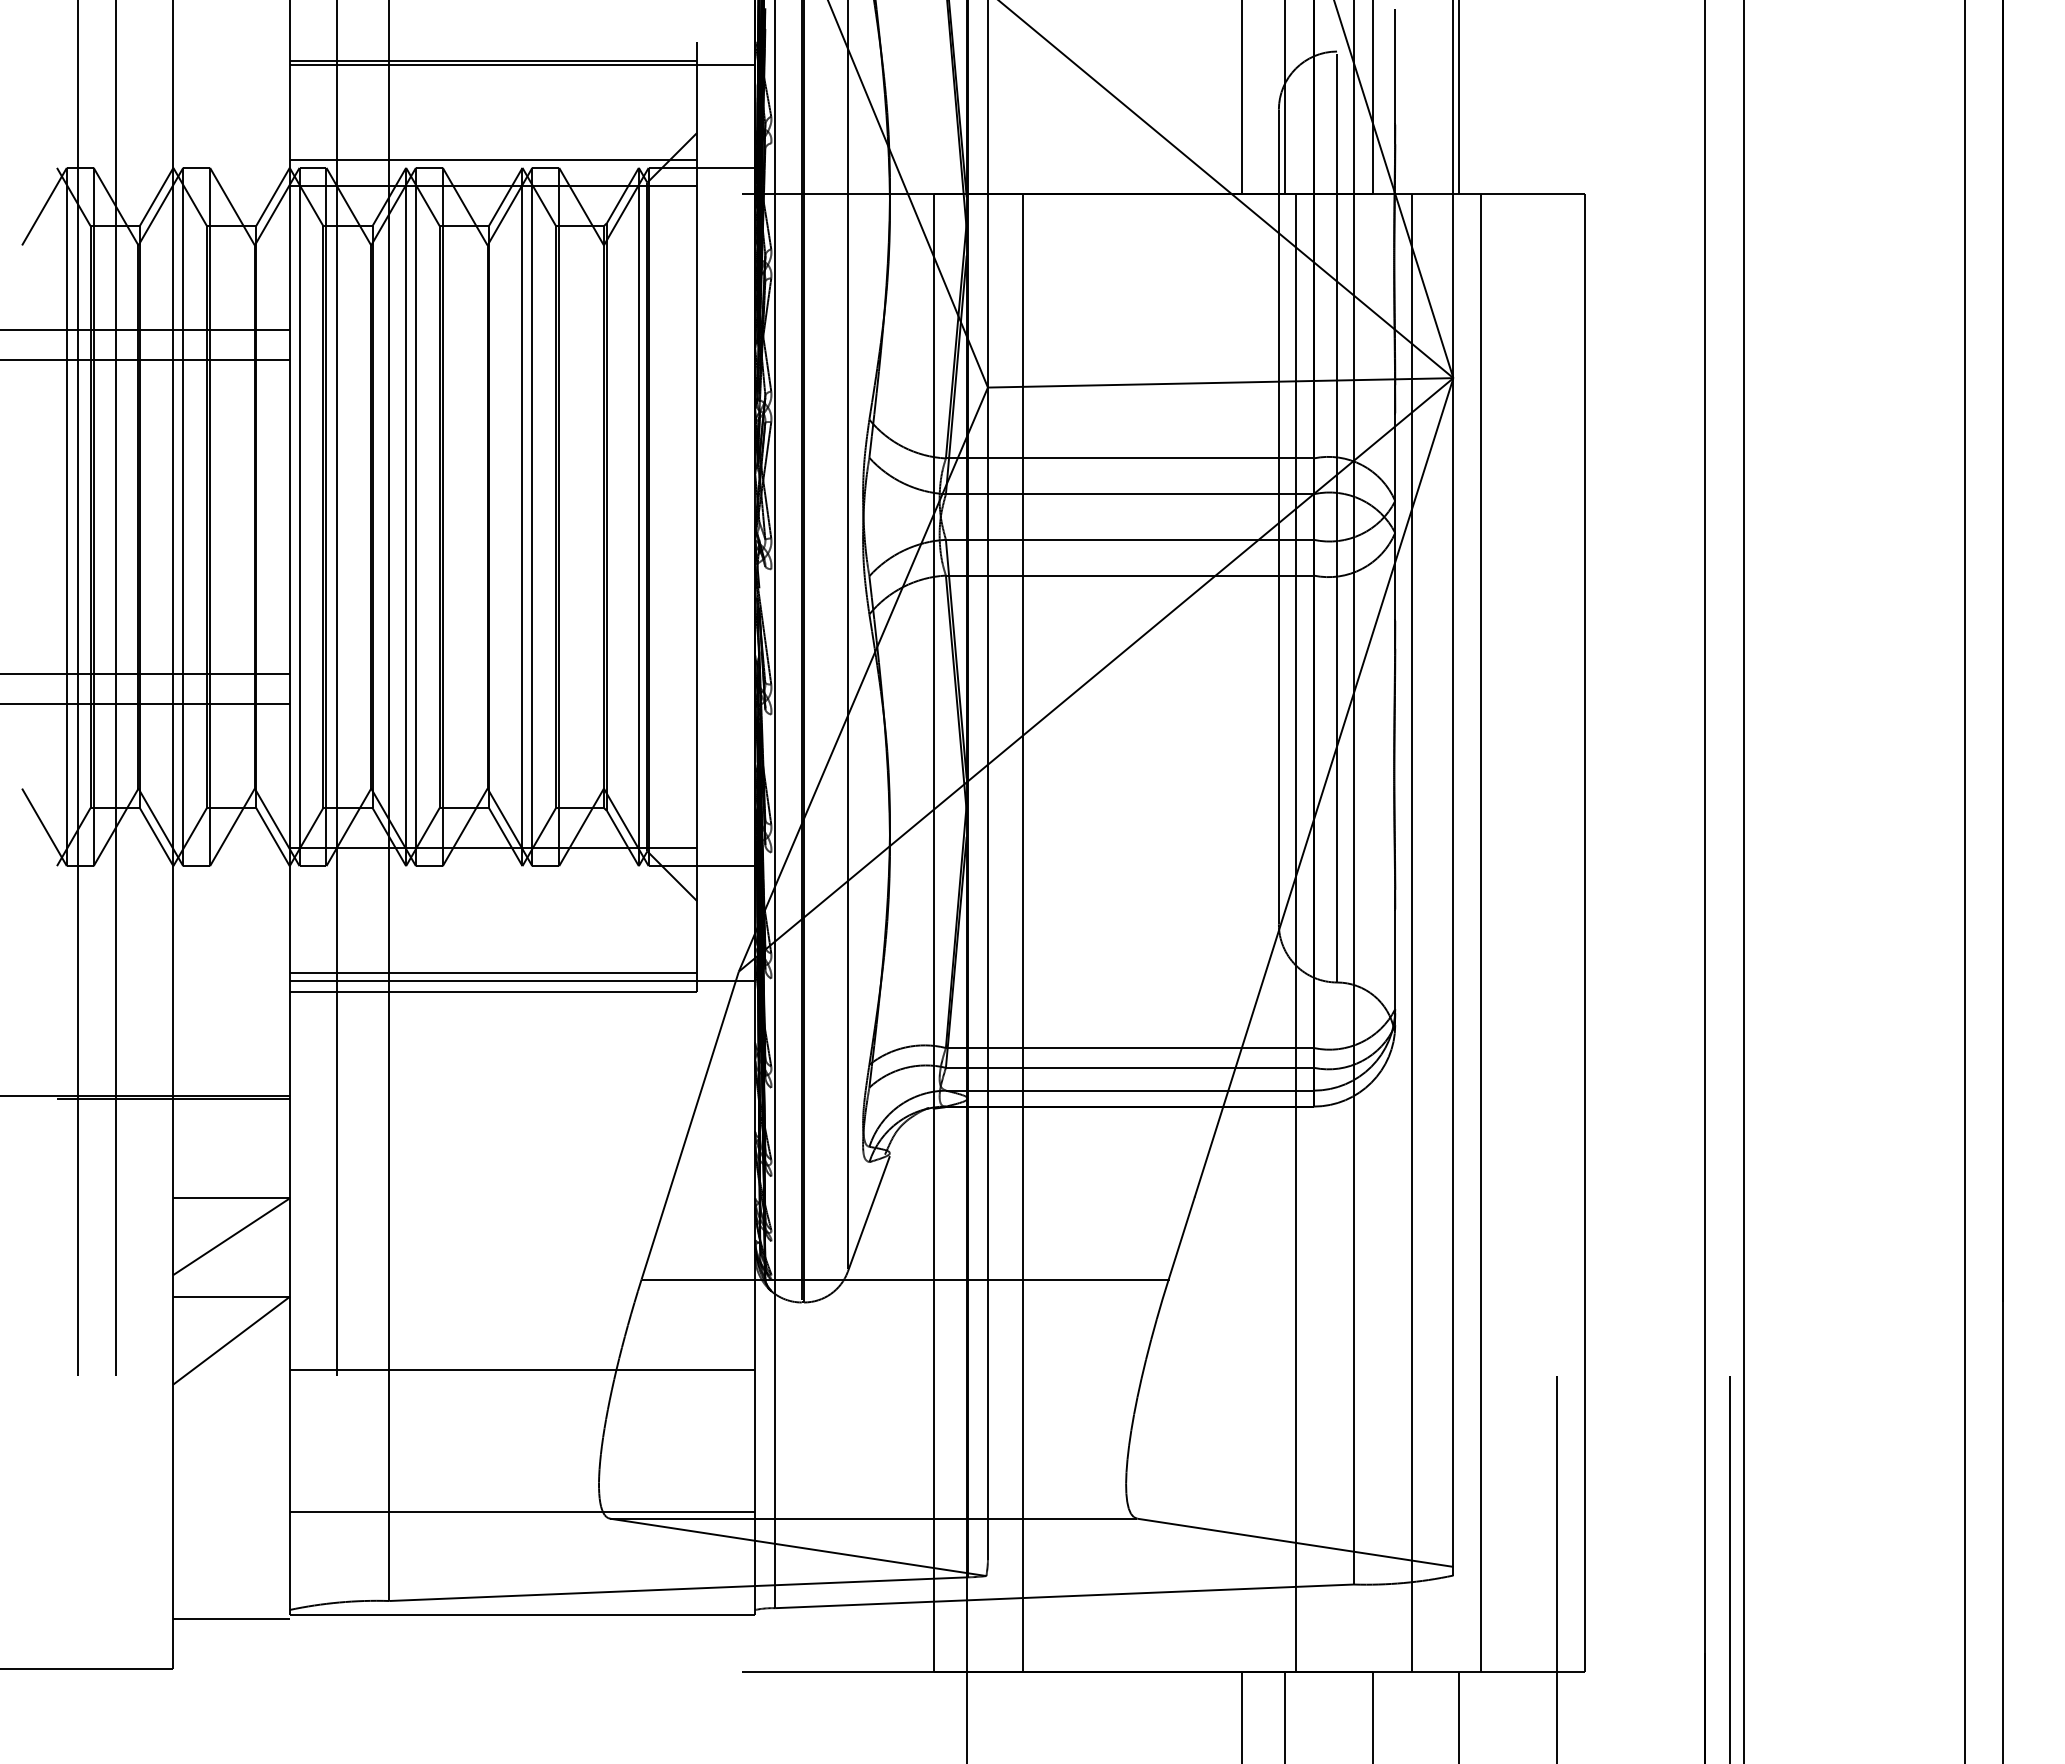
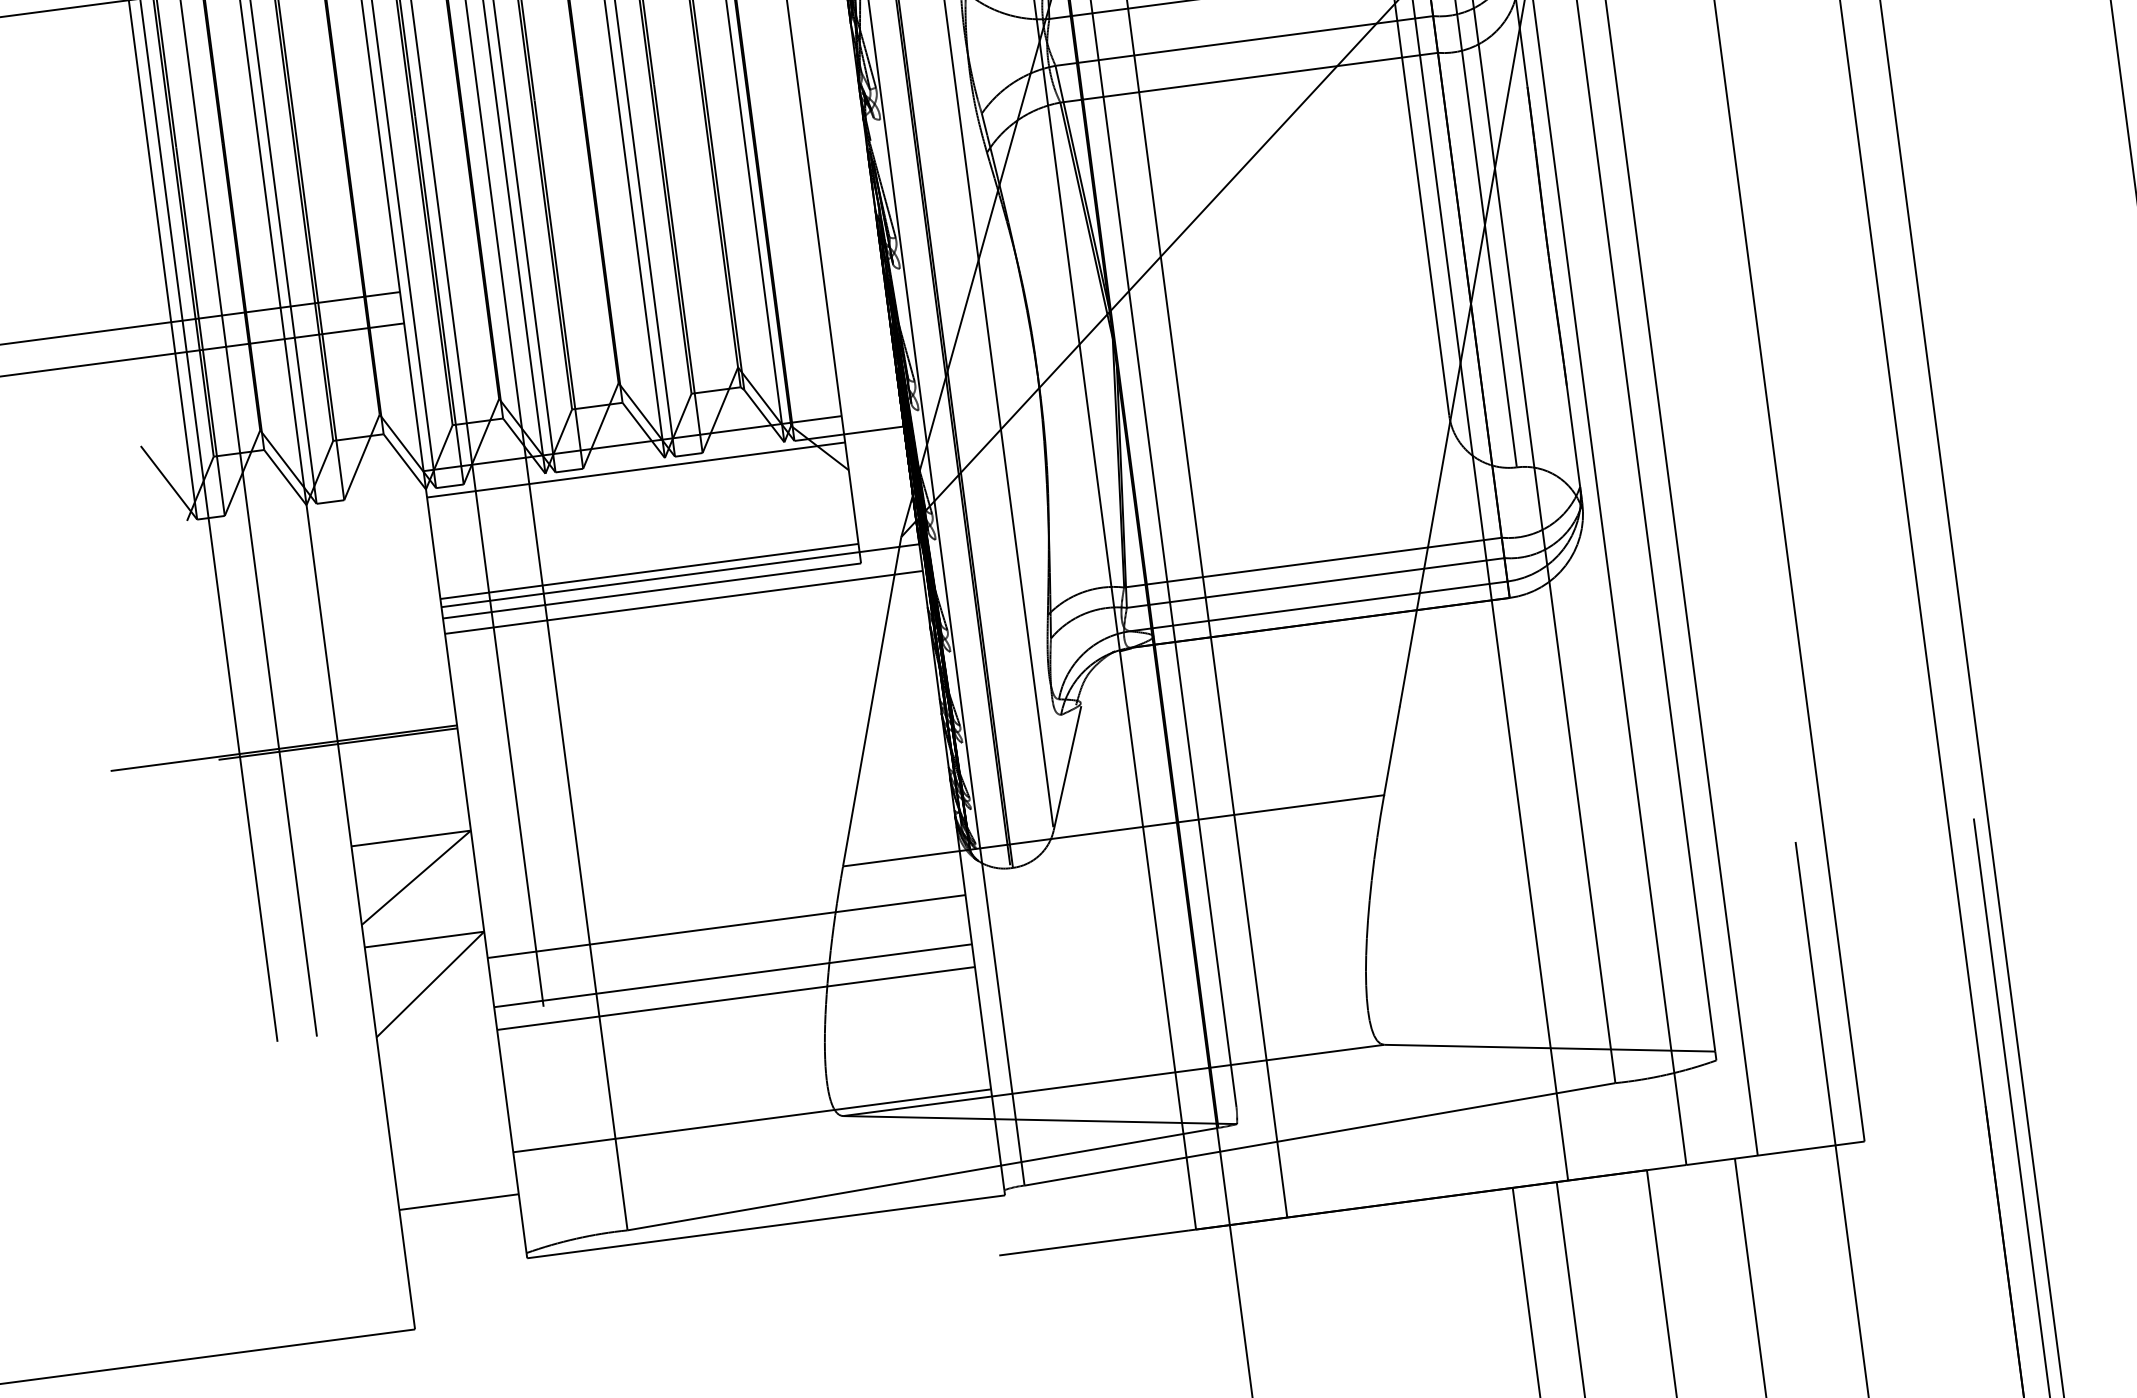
line: (493, 873) -> (636, 469), added
line: (522, 1006) -> (683, 602), added
line: (522, 1322) -> (726, 926), added
line: (522, 1392) -> (736, 998), added
line: (231, 1618) -> (458, 1201), moved

